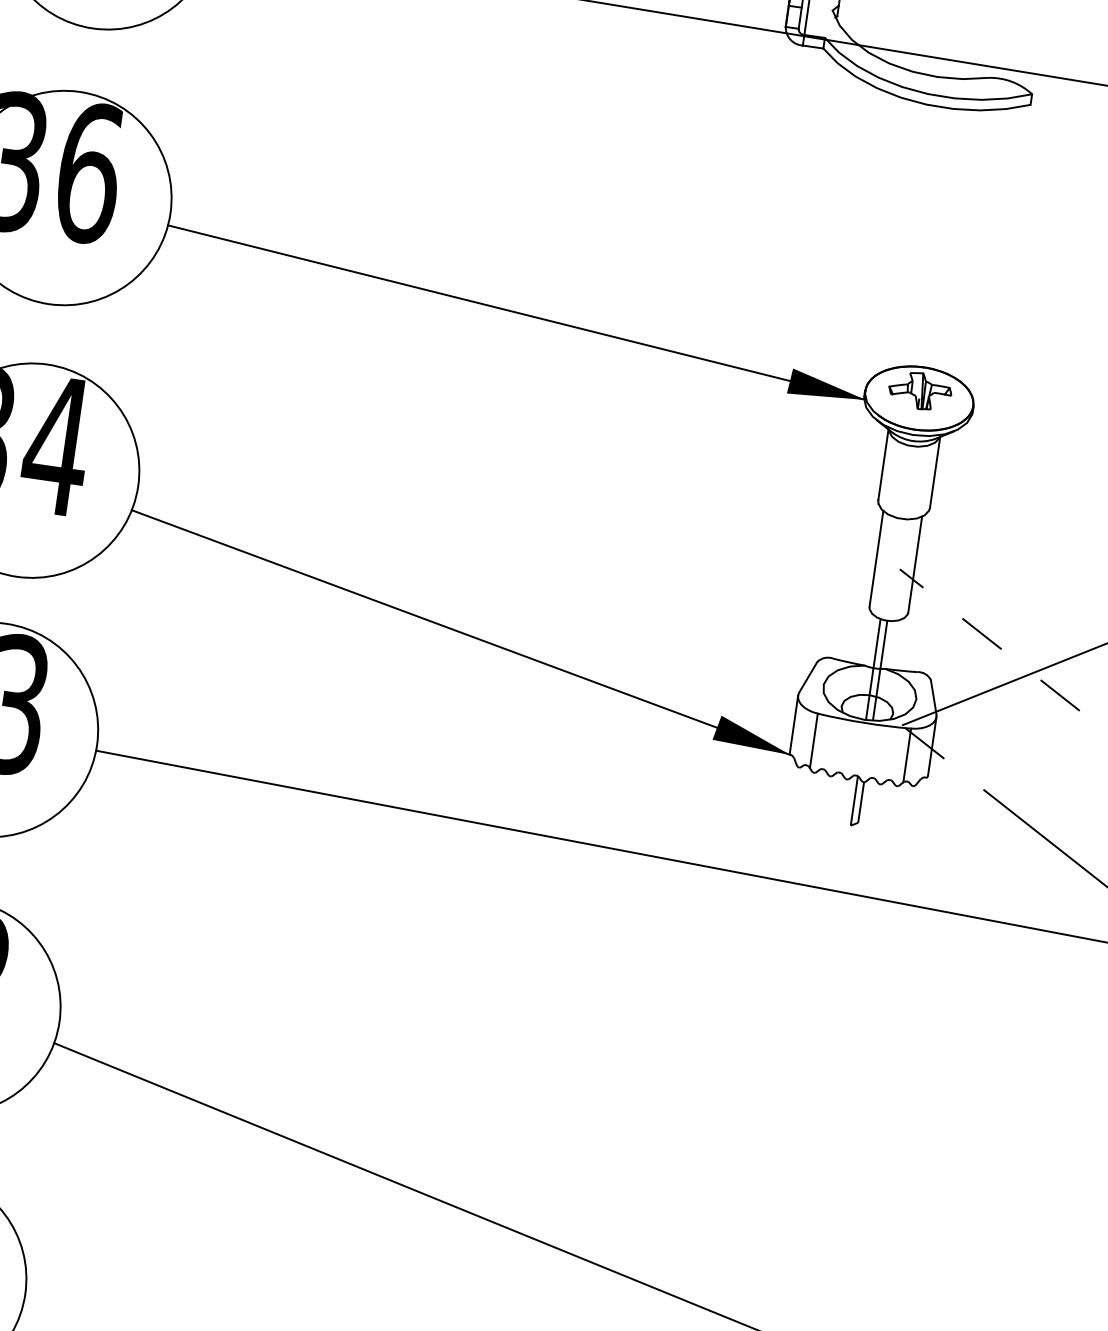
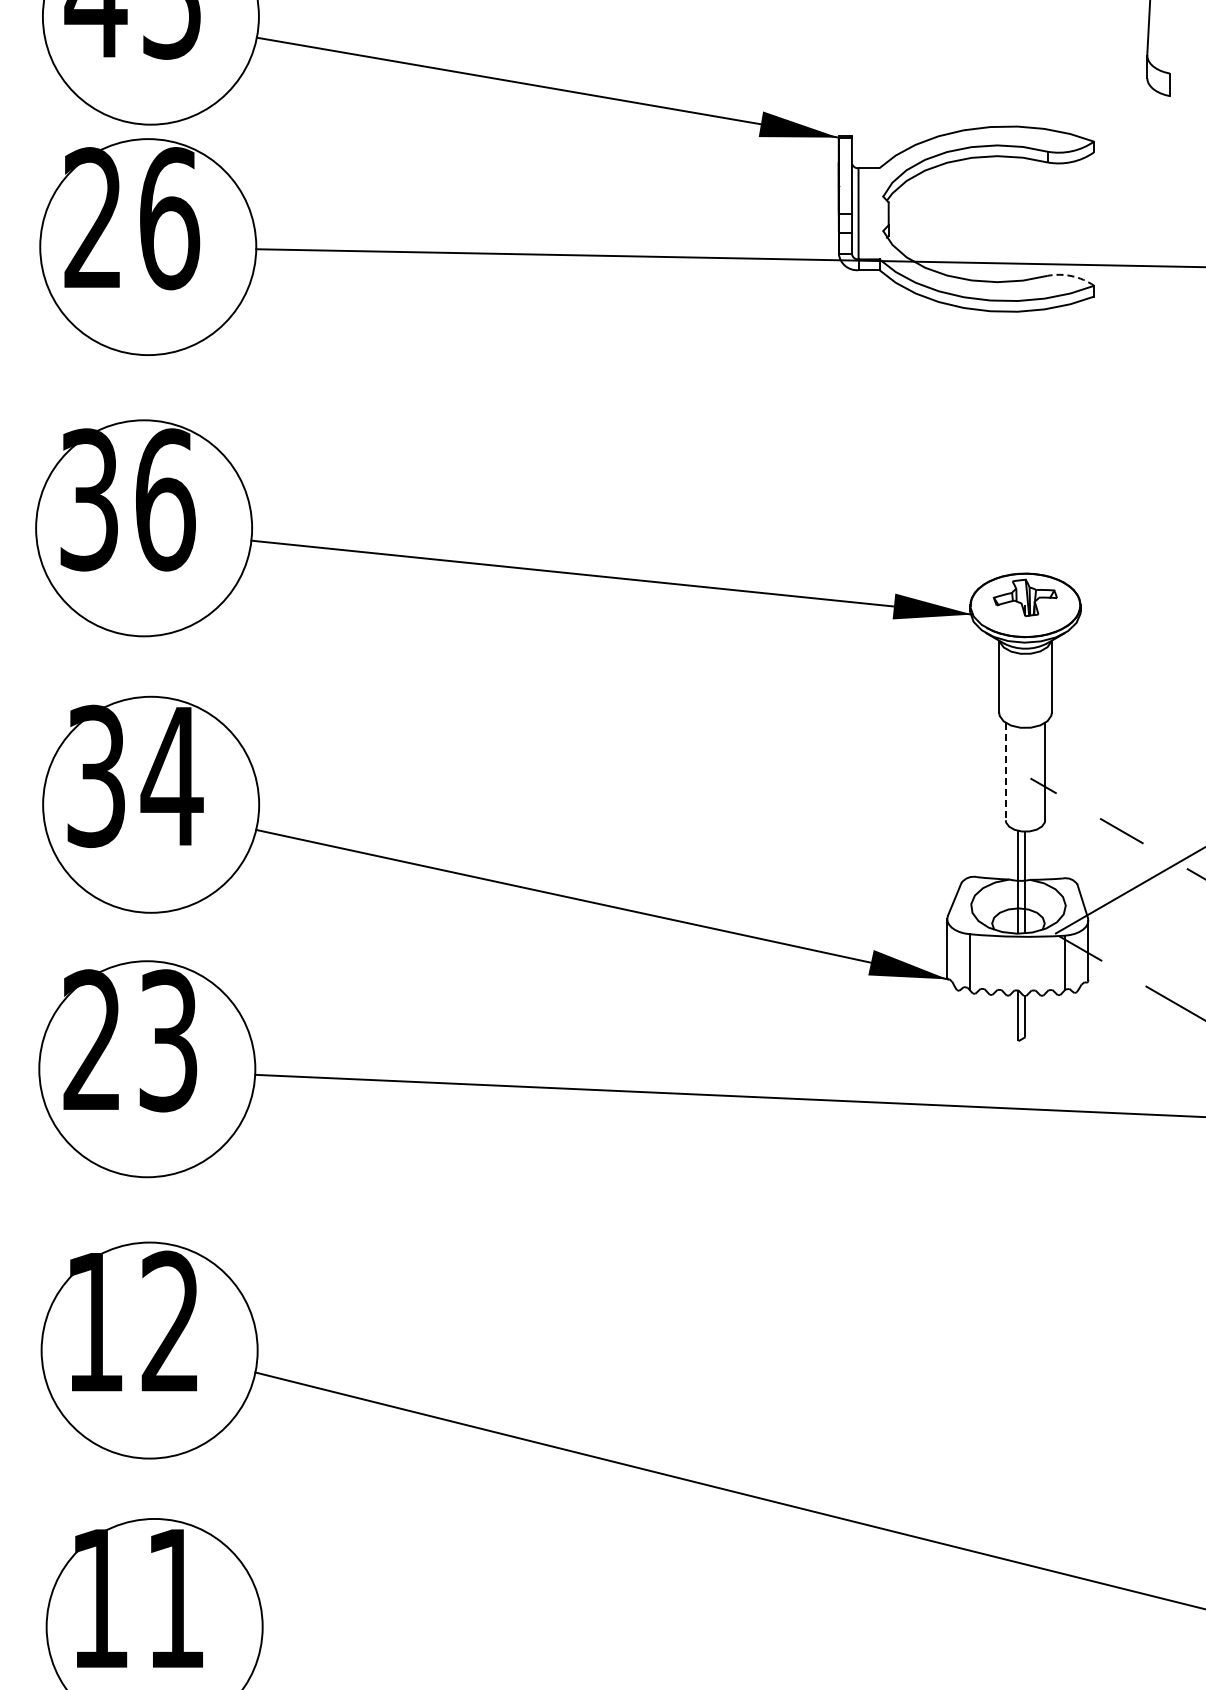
arc: (1011, 81) -> (1071, 276), solid -> dashed
line: (876, 558) -> (1005, 771), solid -> dashed

